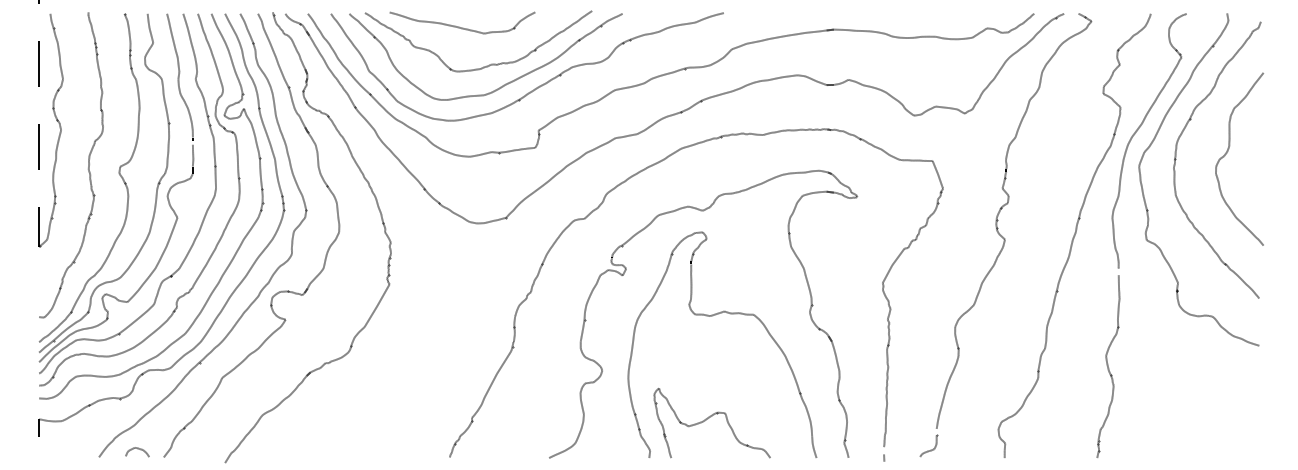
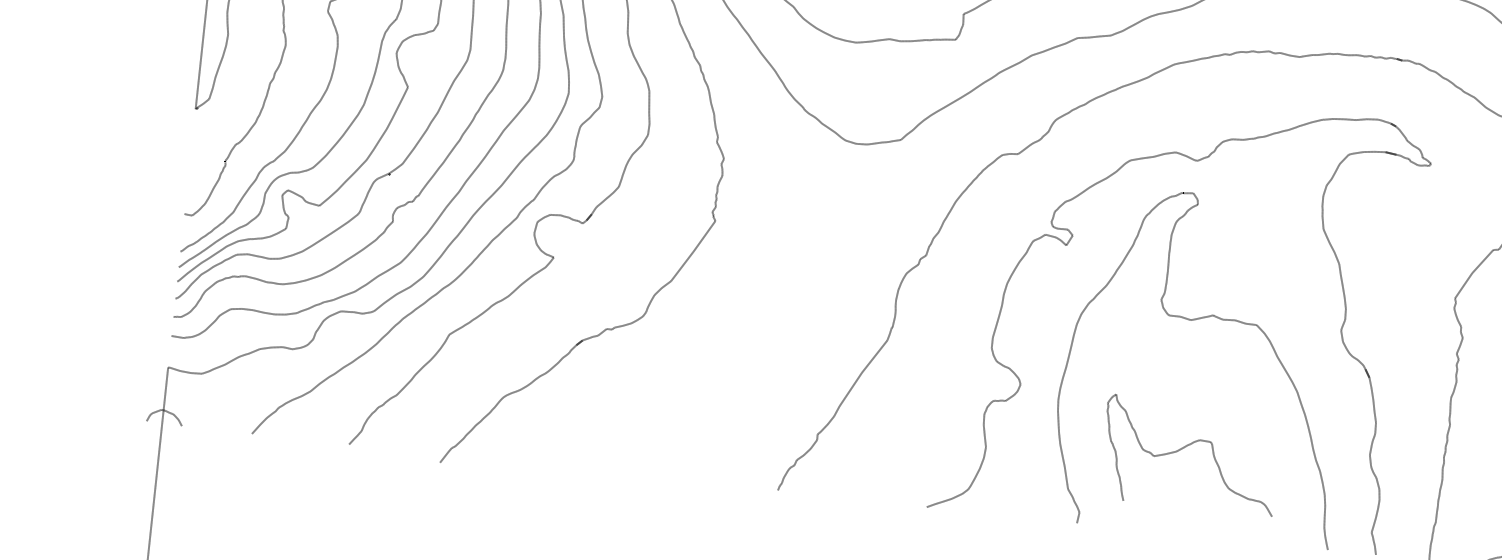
curve: (709, 418) -> (1187, 447), moved
curve: (137, 449) -> (165, 412), moved

